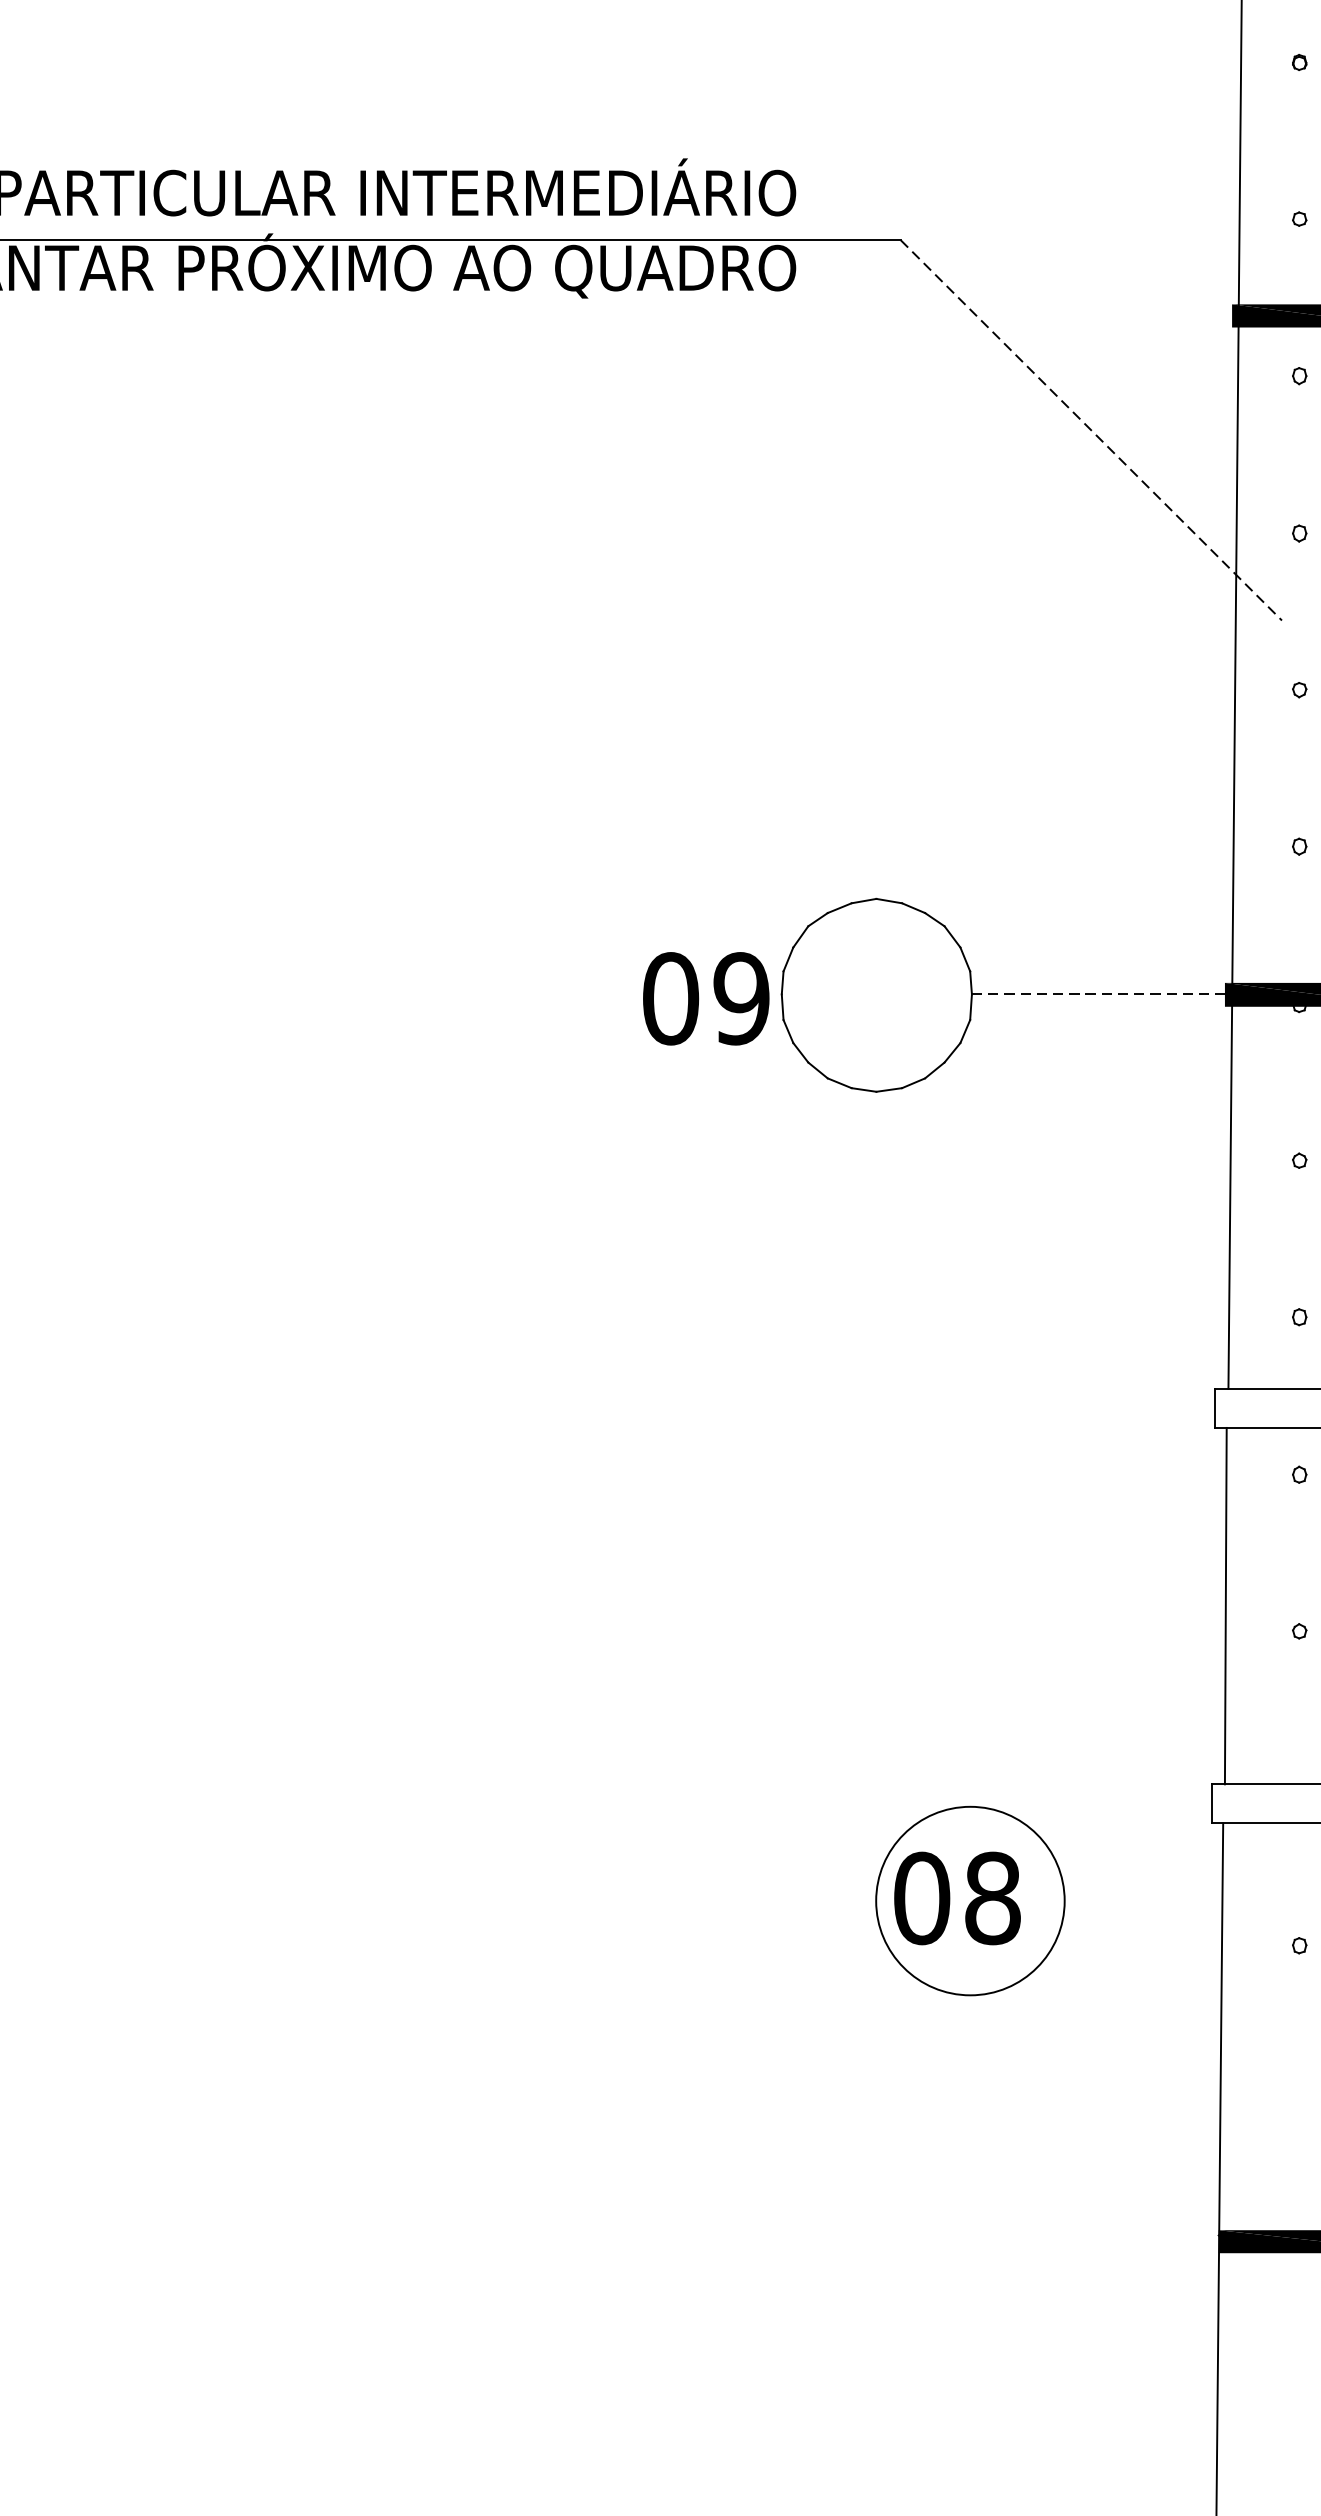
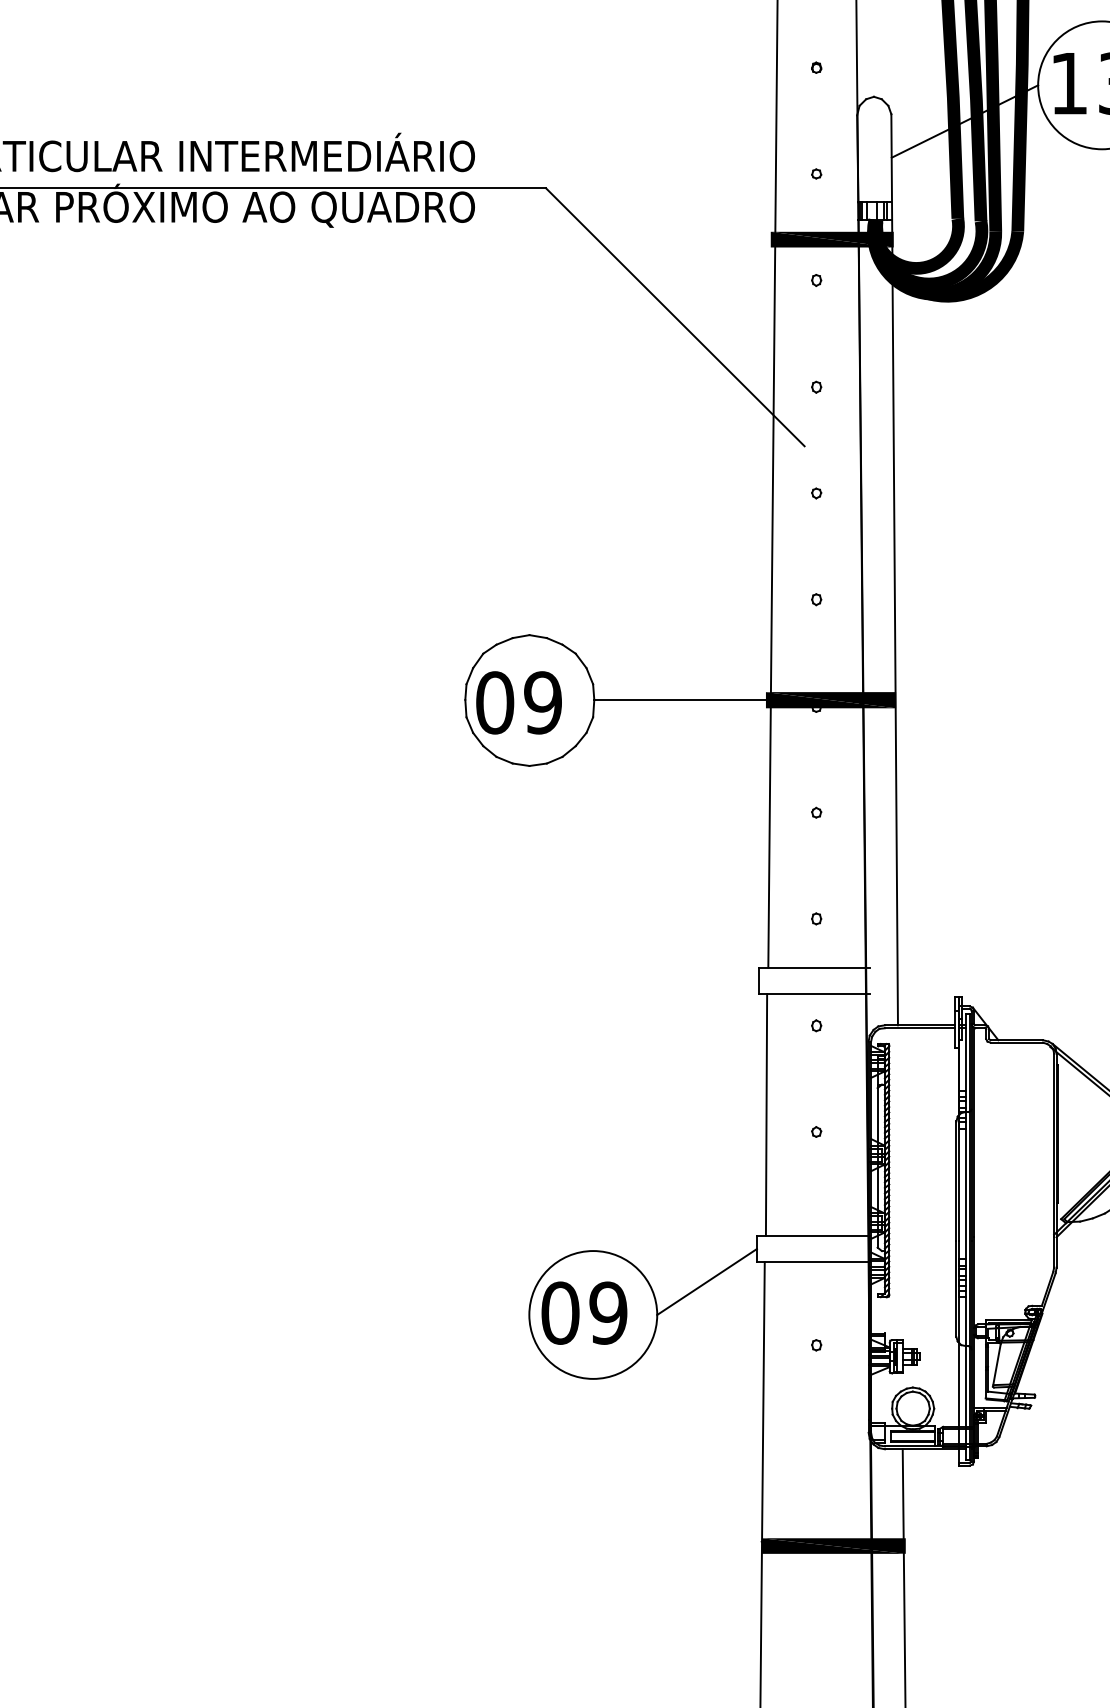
line: (1091, 430) -> (675, 317), dashed -> solid
line: (1106, 993) -> (685, 699), dashed -> solid
text: (705, 998) -> (518, 702), moved
line: (1137, 1851) -> (706, 1281), added
text: (992, 1897) -> (608, 1312), 08 -> 09

